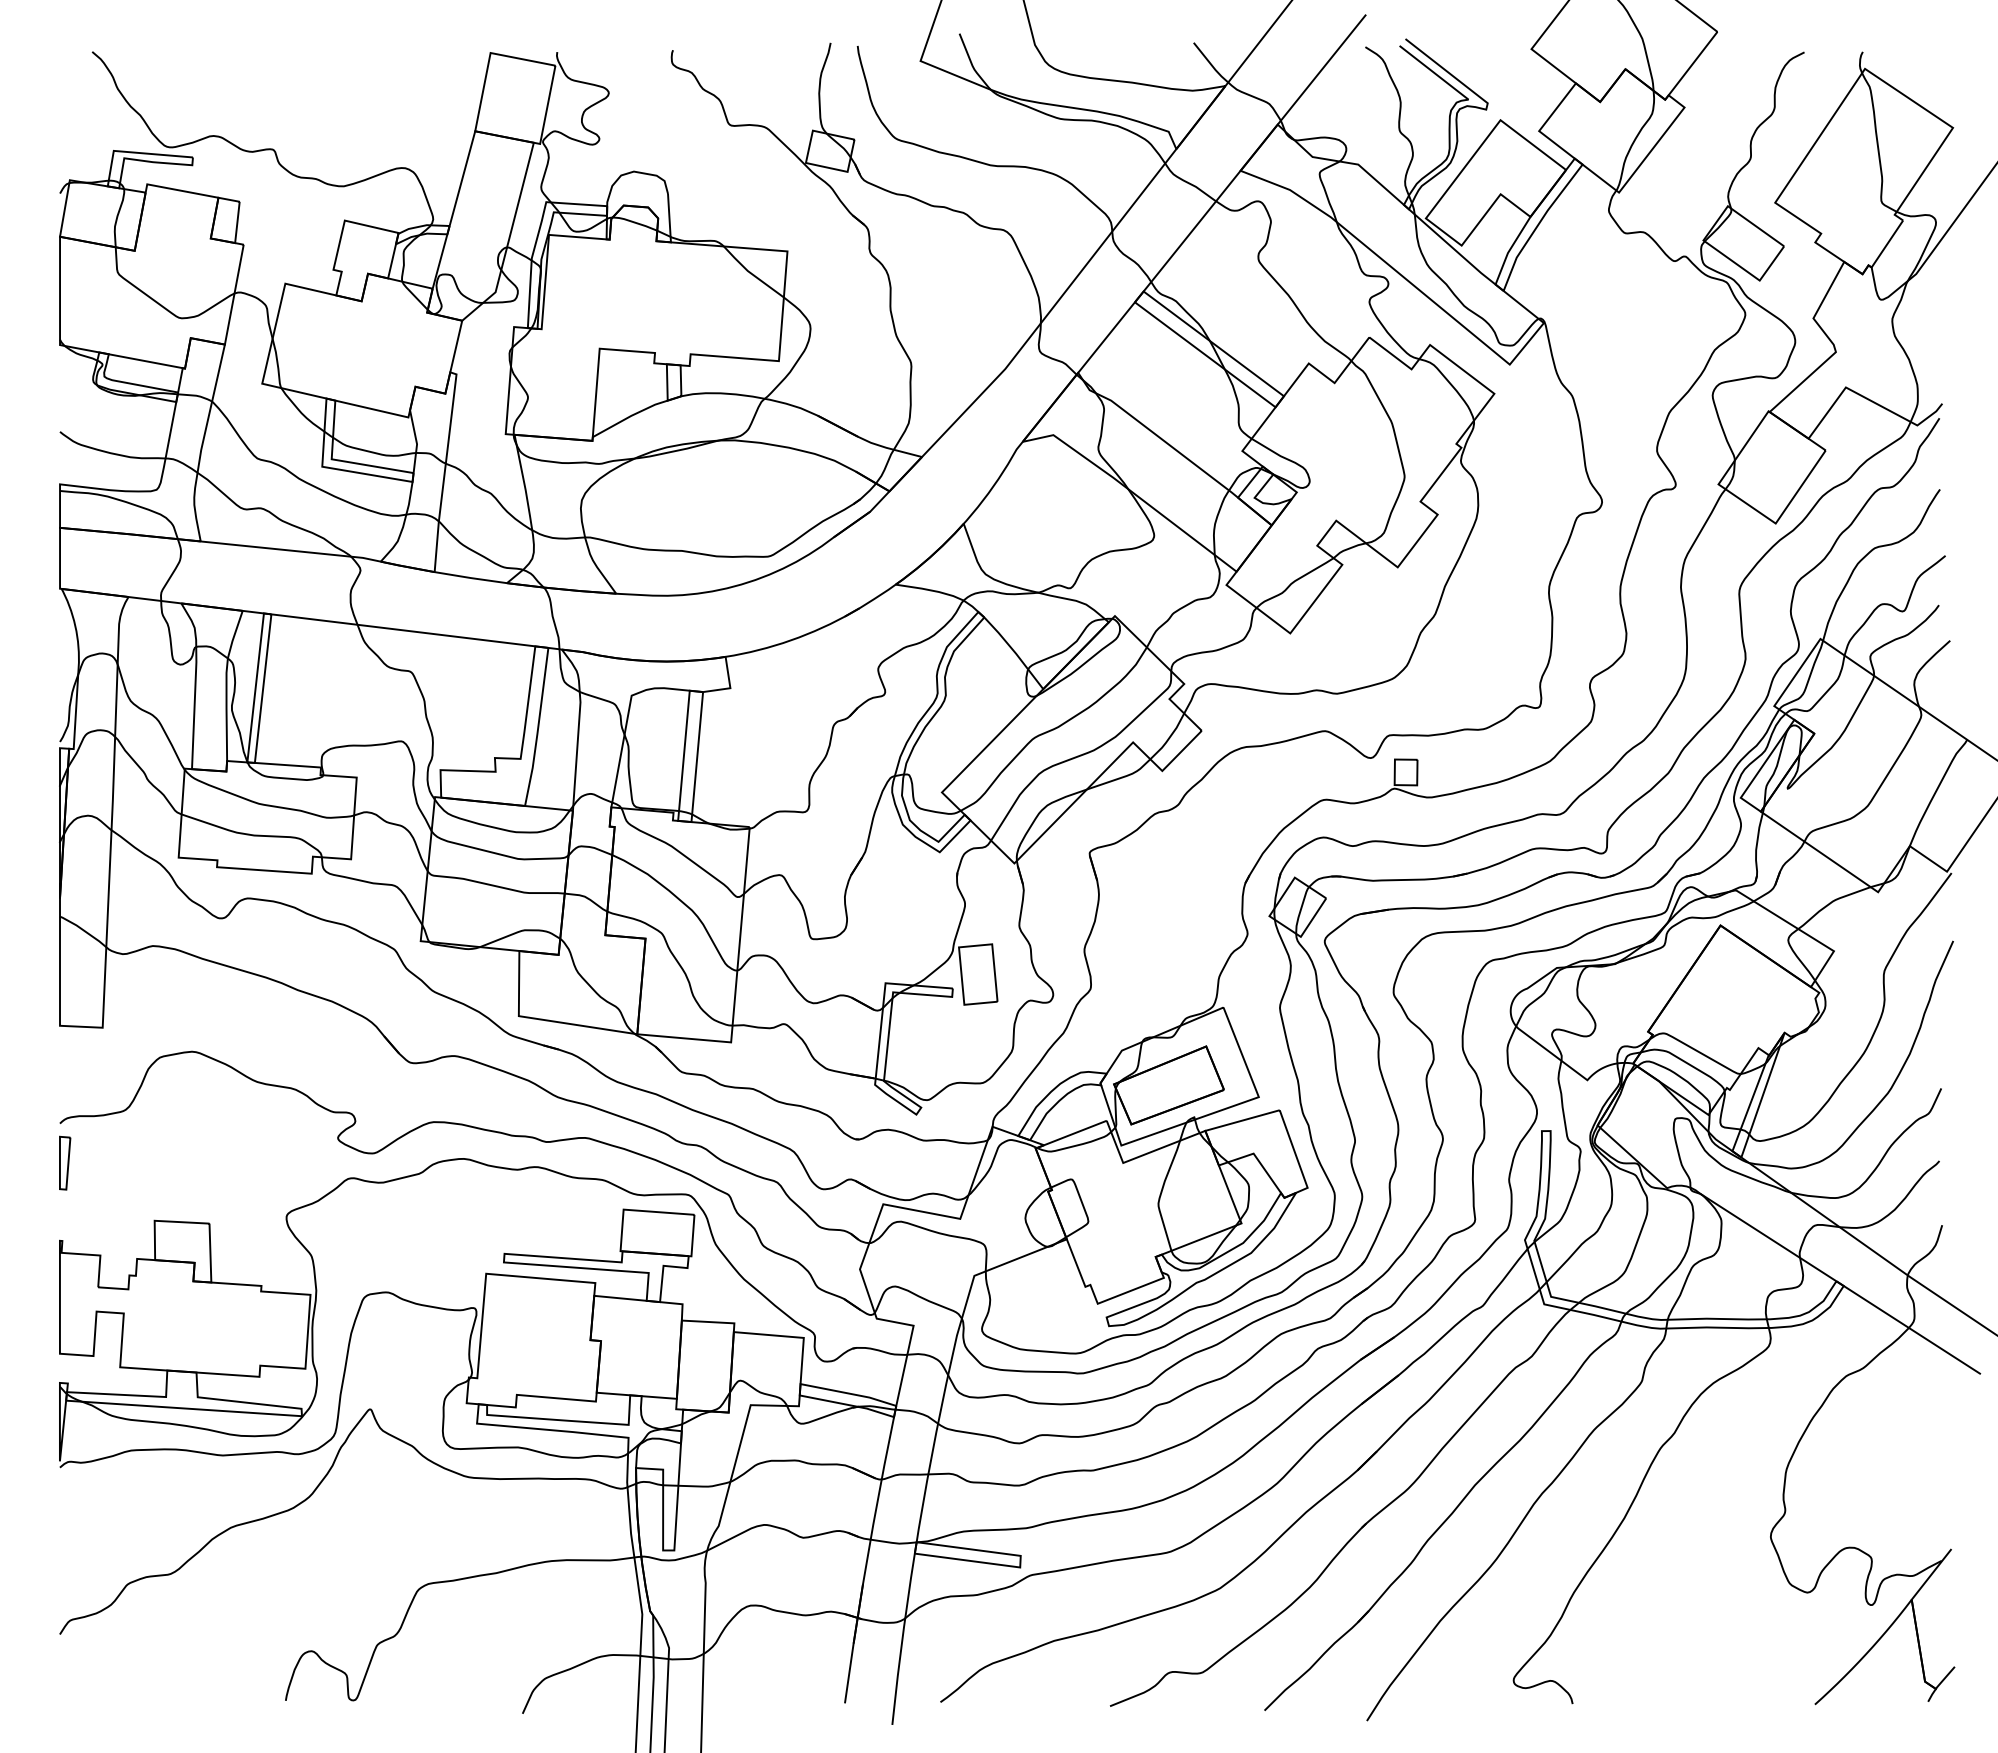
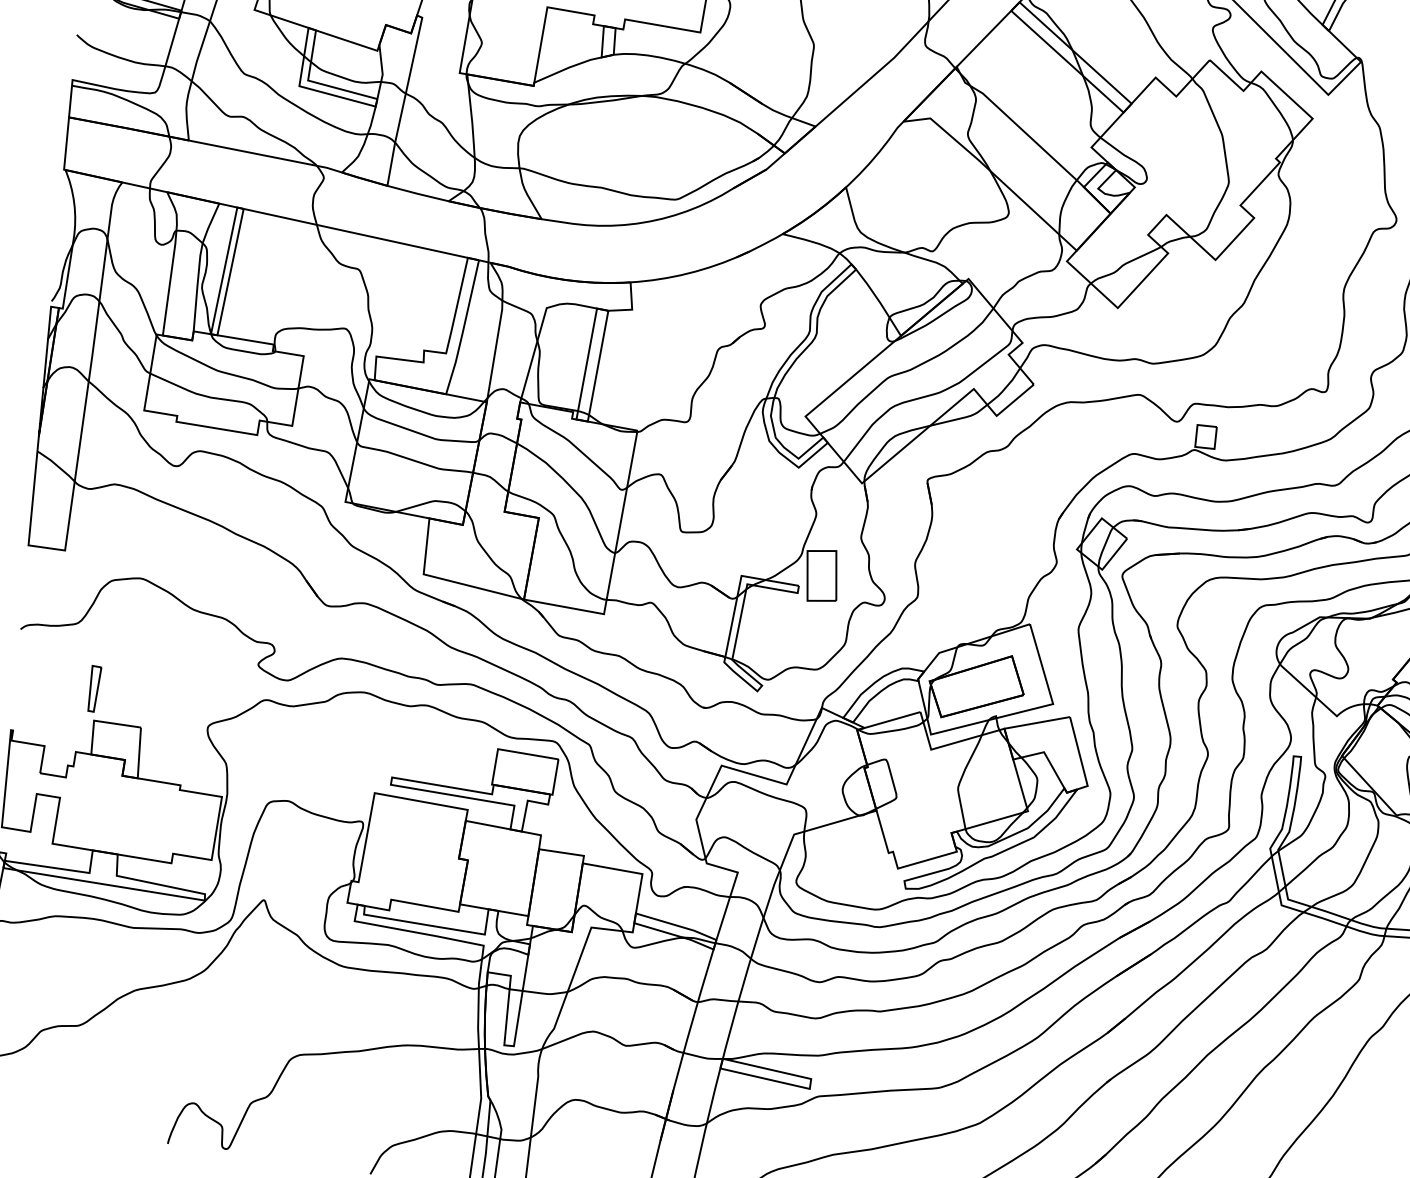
part: (65, 1162) -> (95, 688), moved

